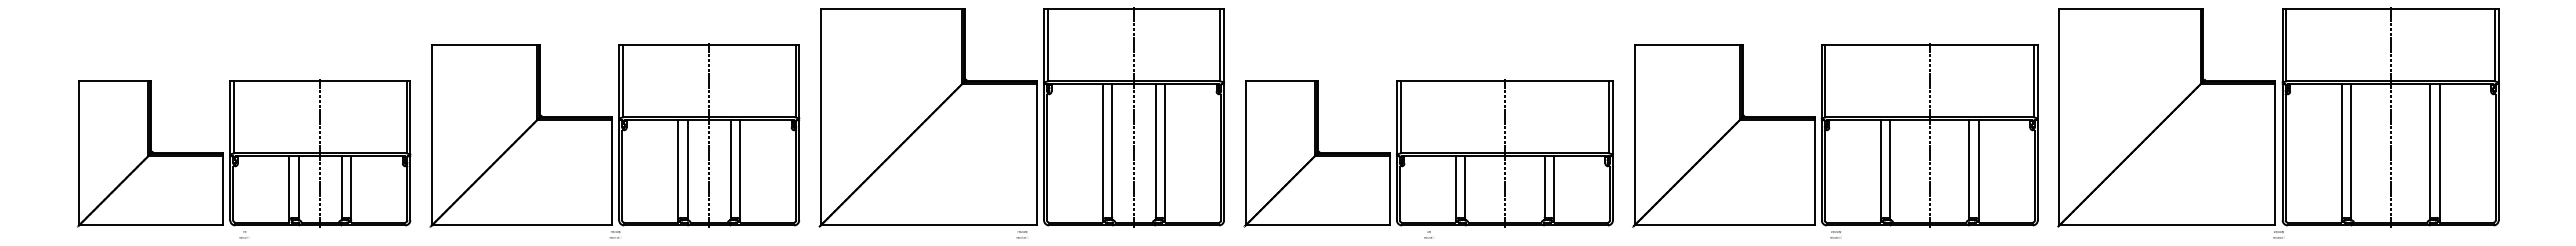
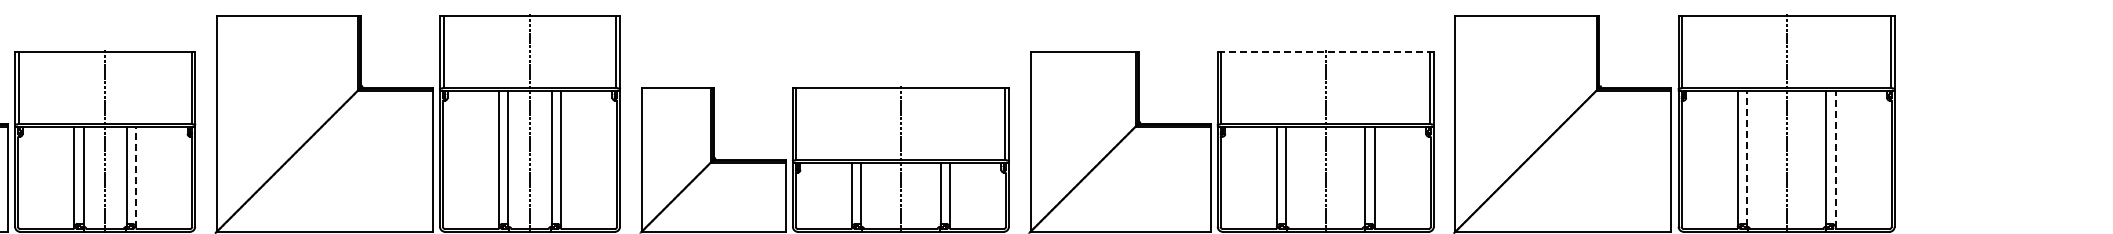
line: (1930, 45) -> (1326, 51), solid -> dashed
line: (2351, 151) -> (1747, 157), solid -> dashed
line: (2439, 153) -> (1835, 159), solid -> dashed
line: (740, 171) -> (136, 177), solid -> dashed

